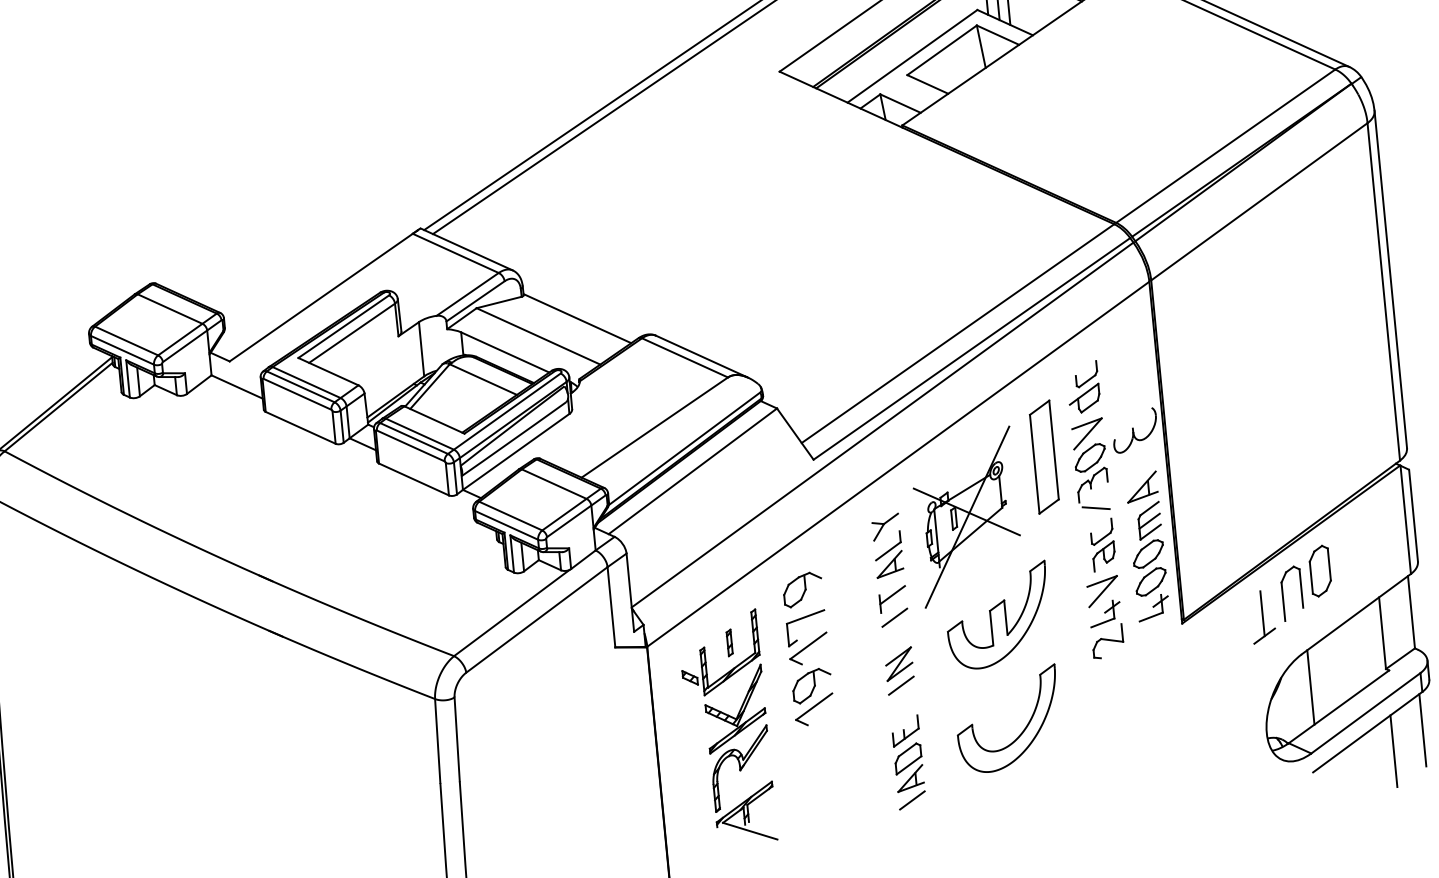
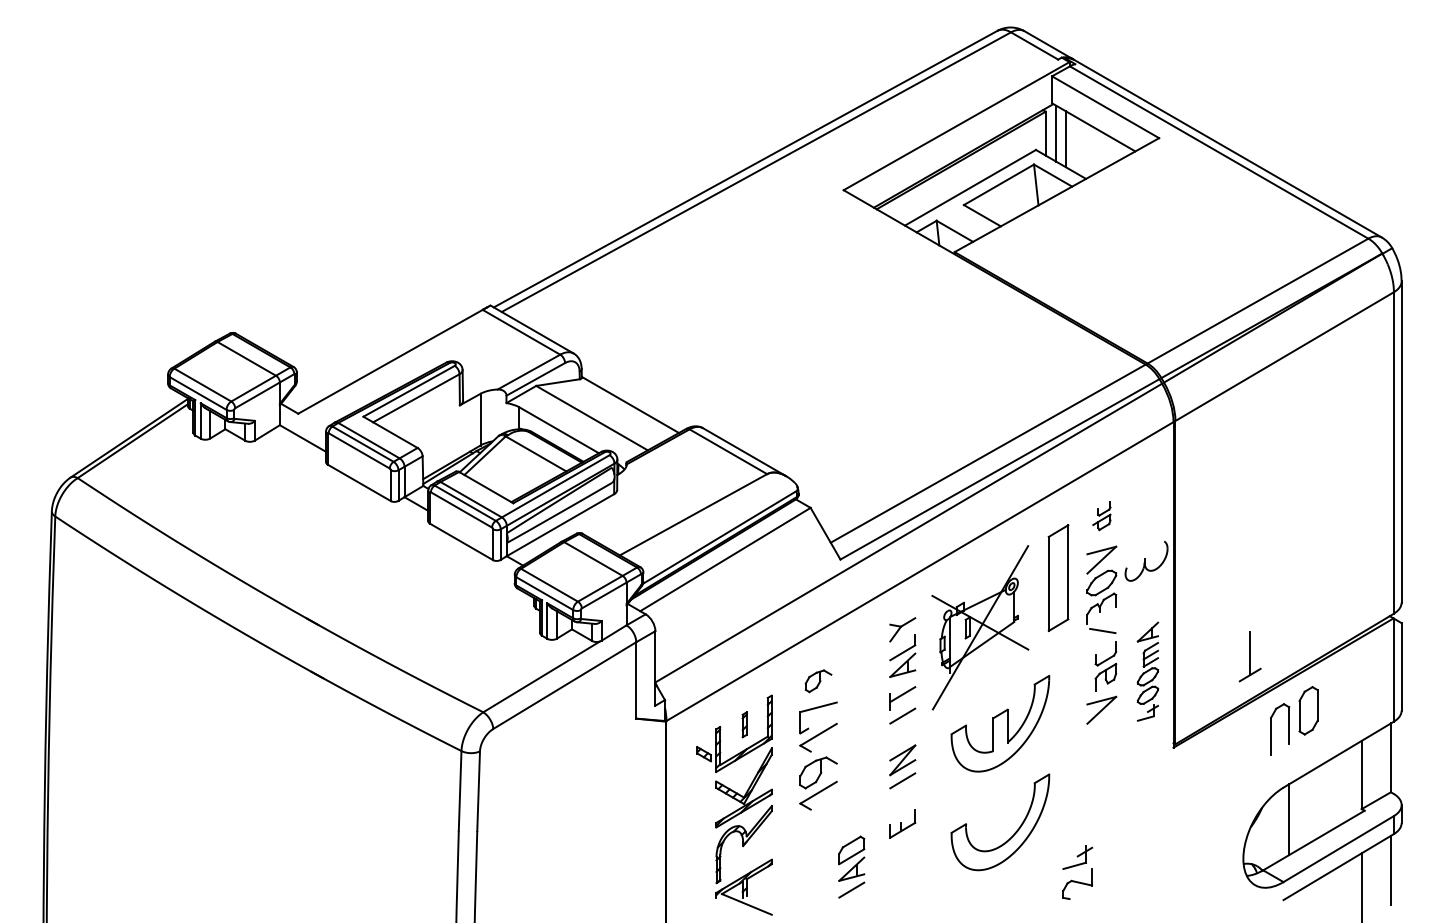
part: (1083, 387) -> (1101, 515), size x0.6
part: (1147, 546) -> (1147, 671), size x0.7
part: (802, 588) -> (818, 680), size x0.7
part: (1262, 616) -> (1249, 656), moved
part: (1104, 623) -> (1076, 866), moved
part: (909, 775) -> (851, 866), moved

